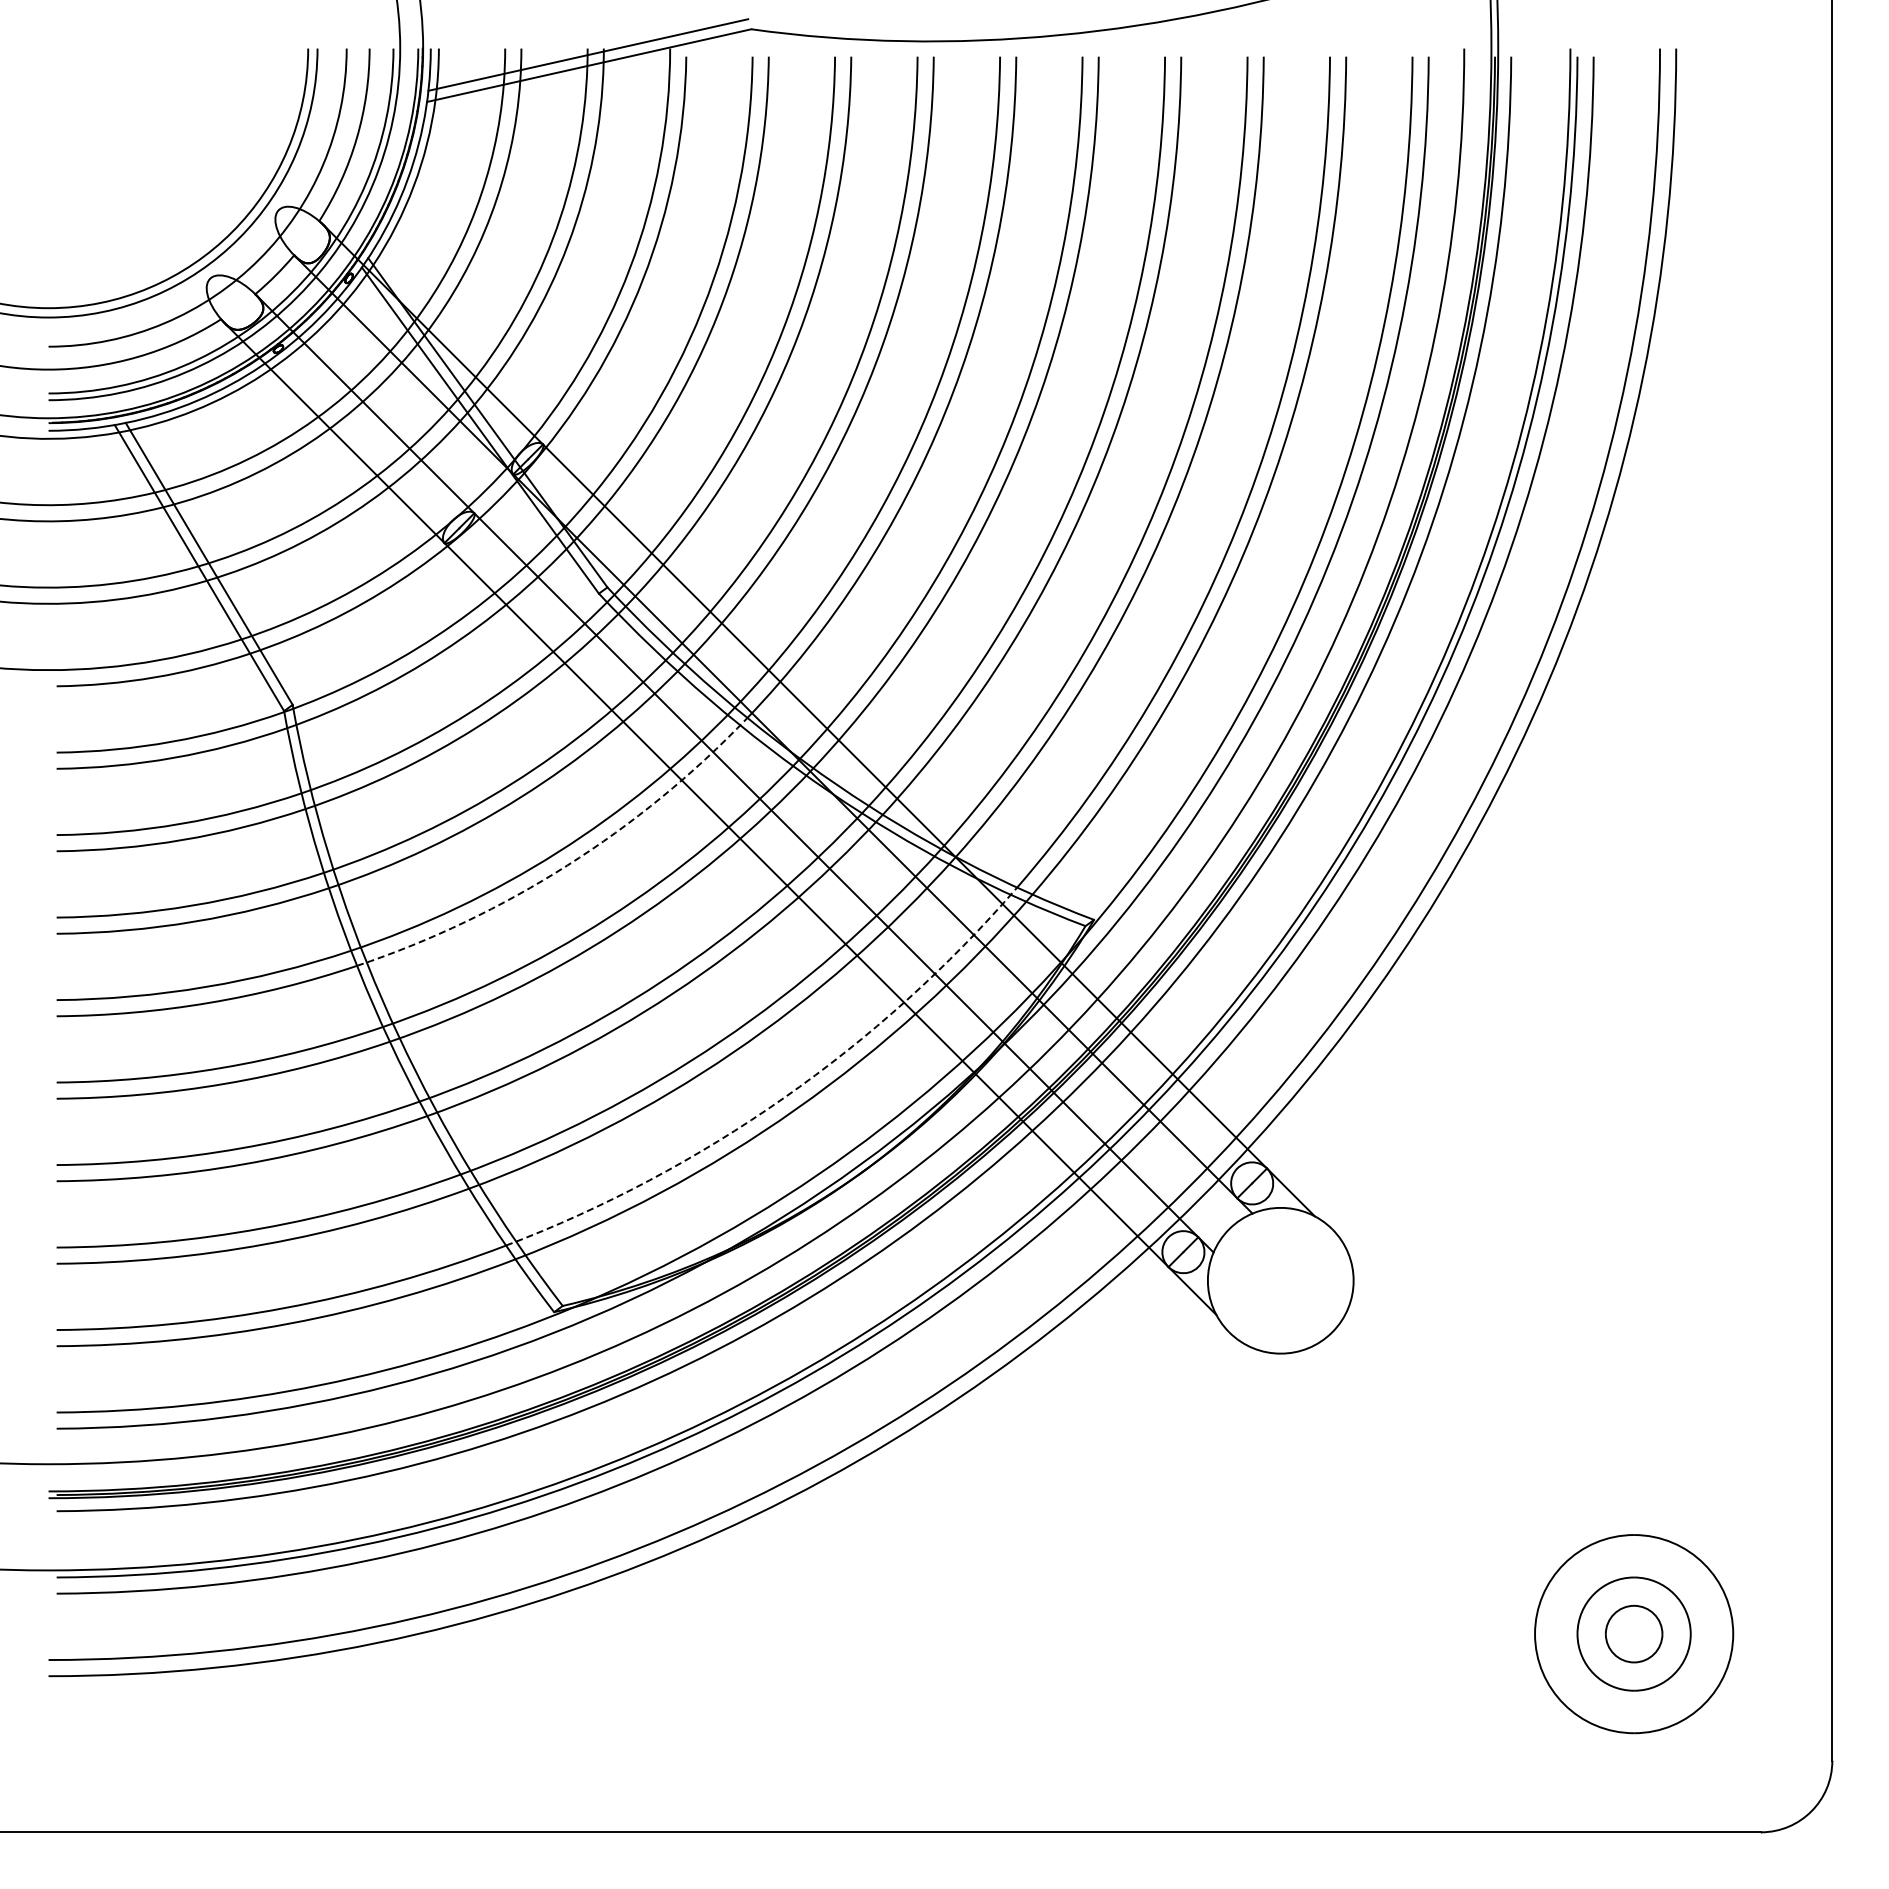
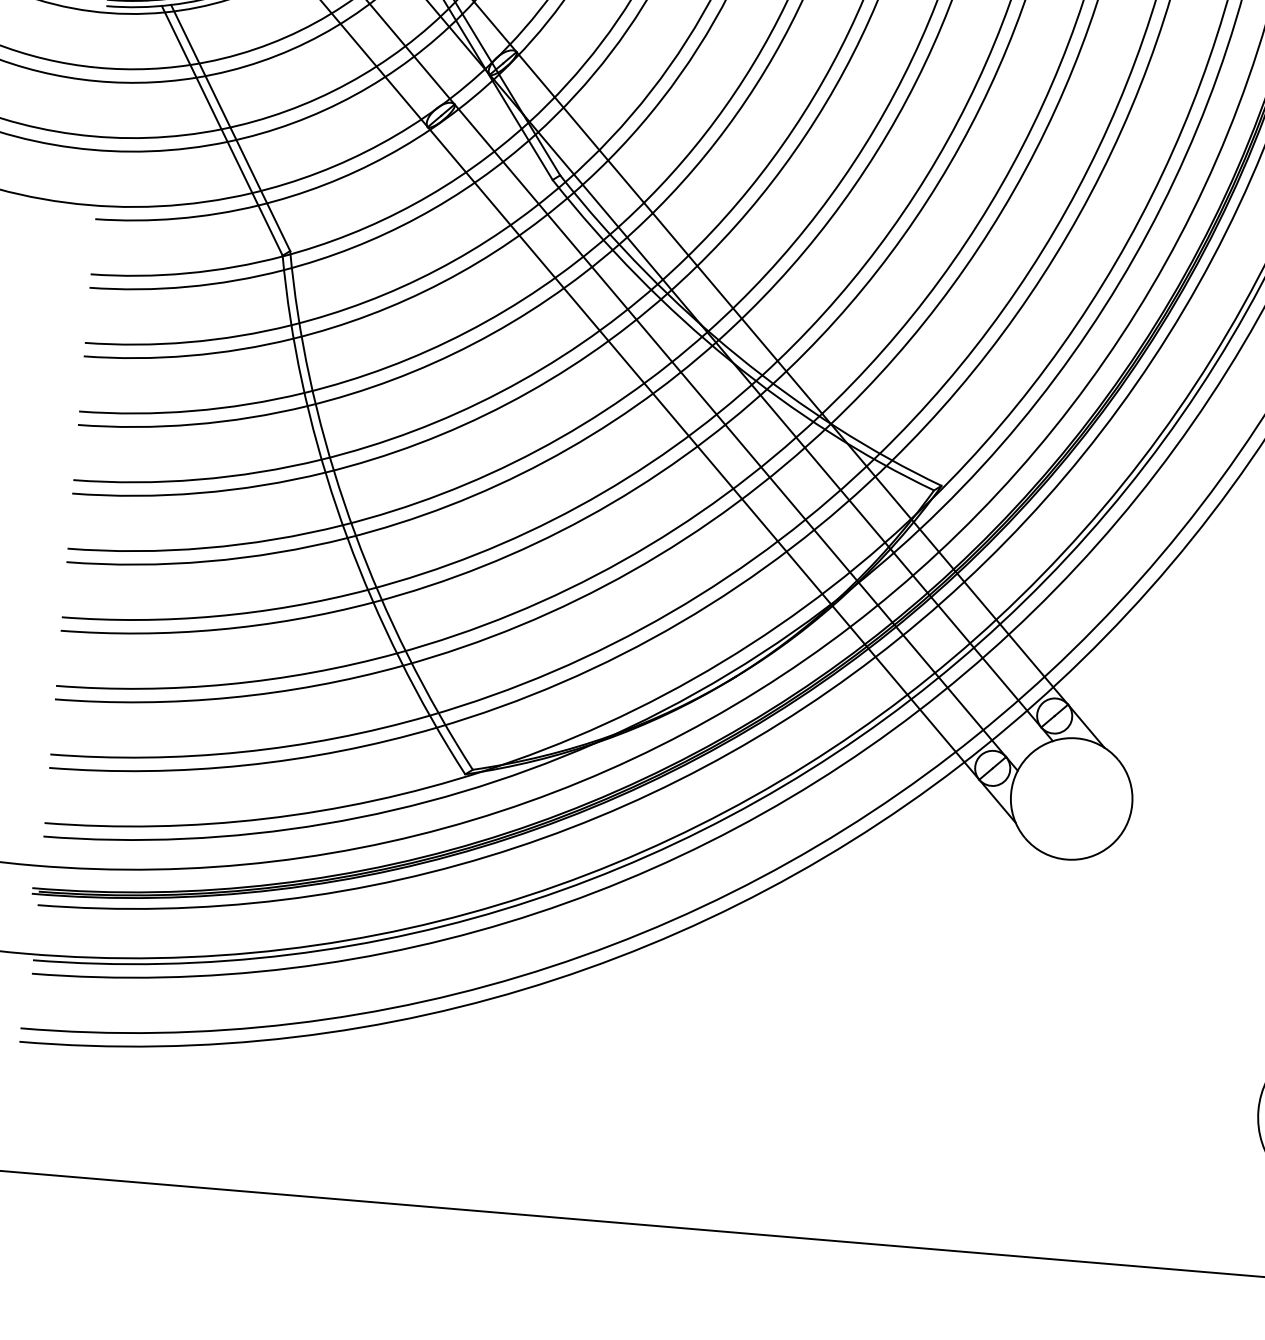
arc: (567, 865) -> (507, 403), dashed -> solid
arc: (783, 1098) -> (670, 612), dashed -> solid

